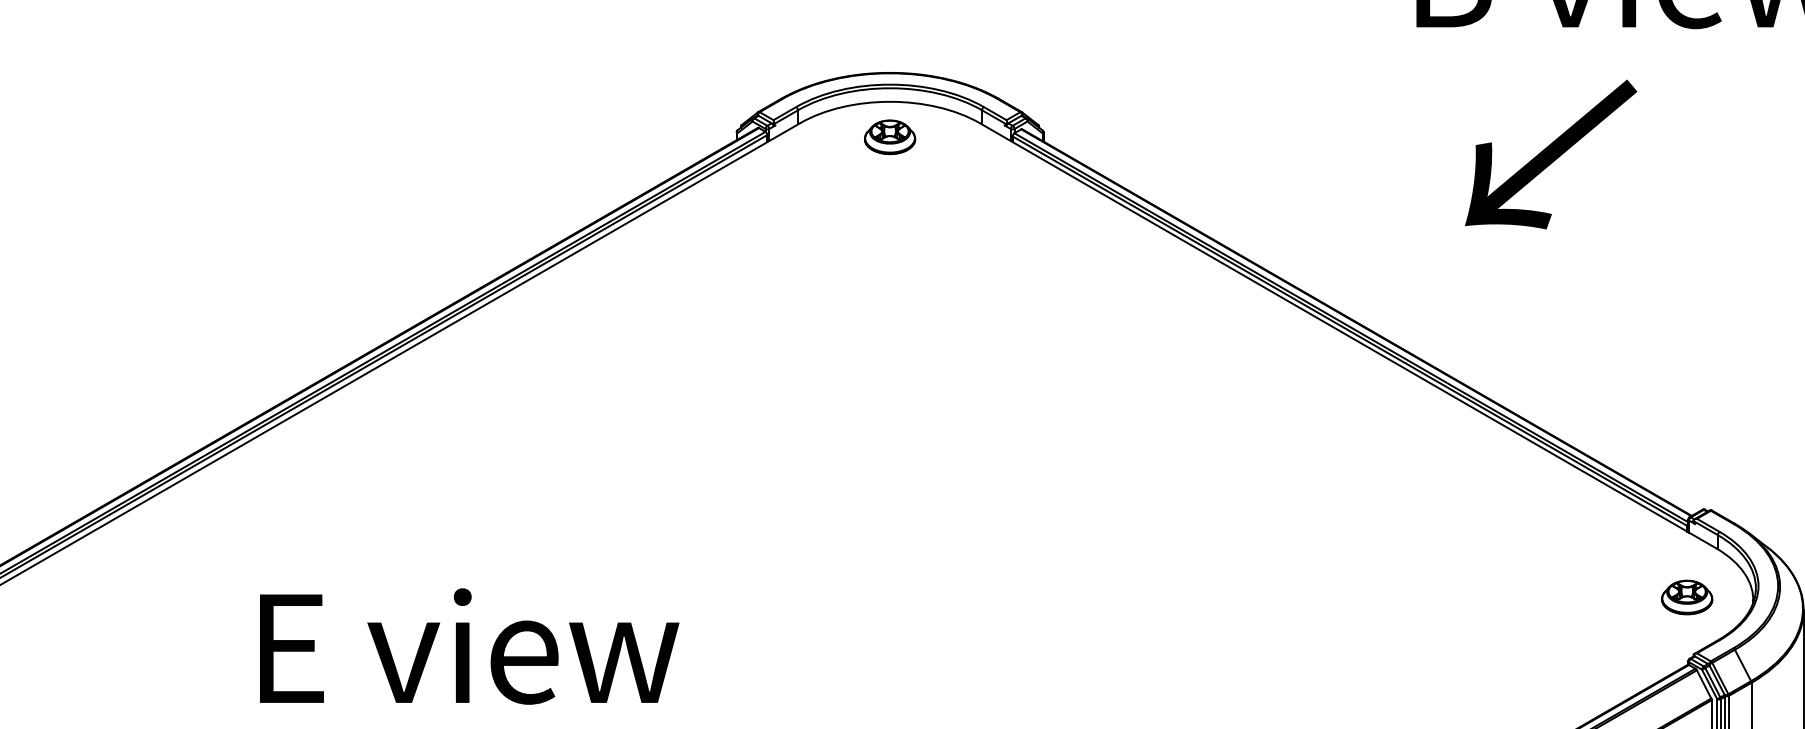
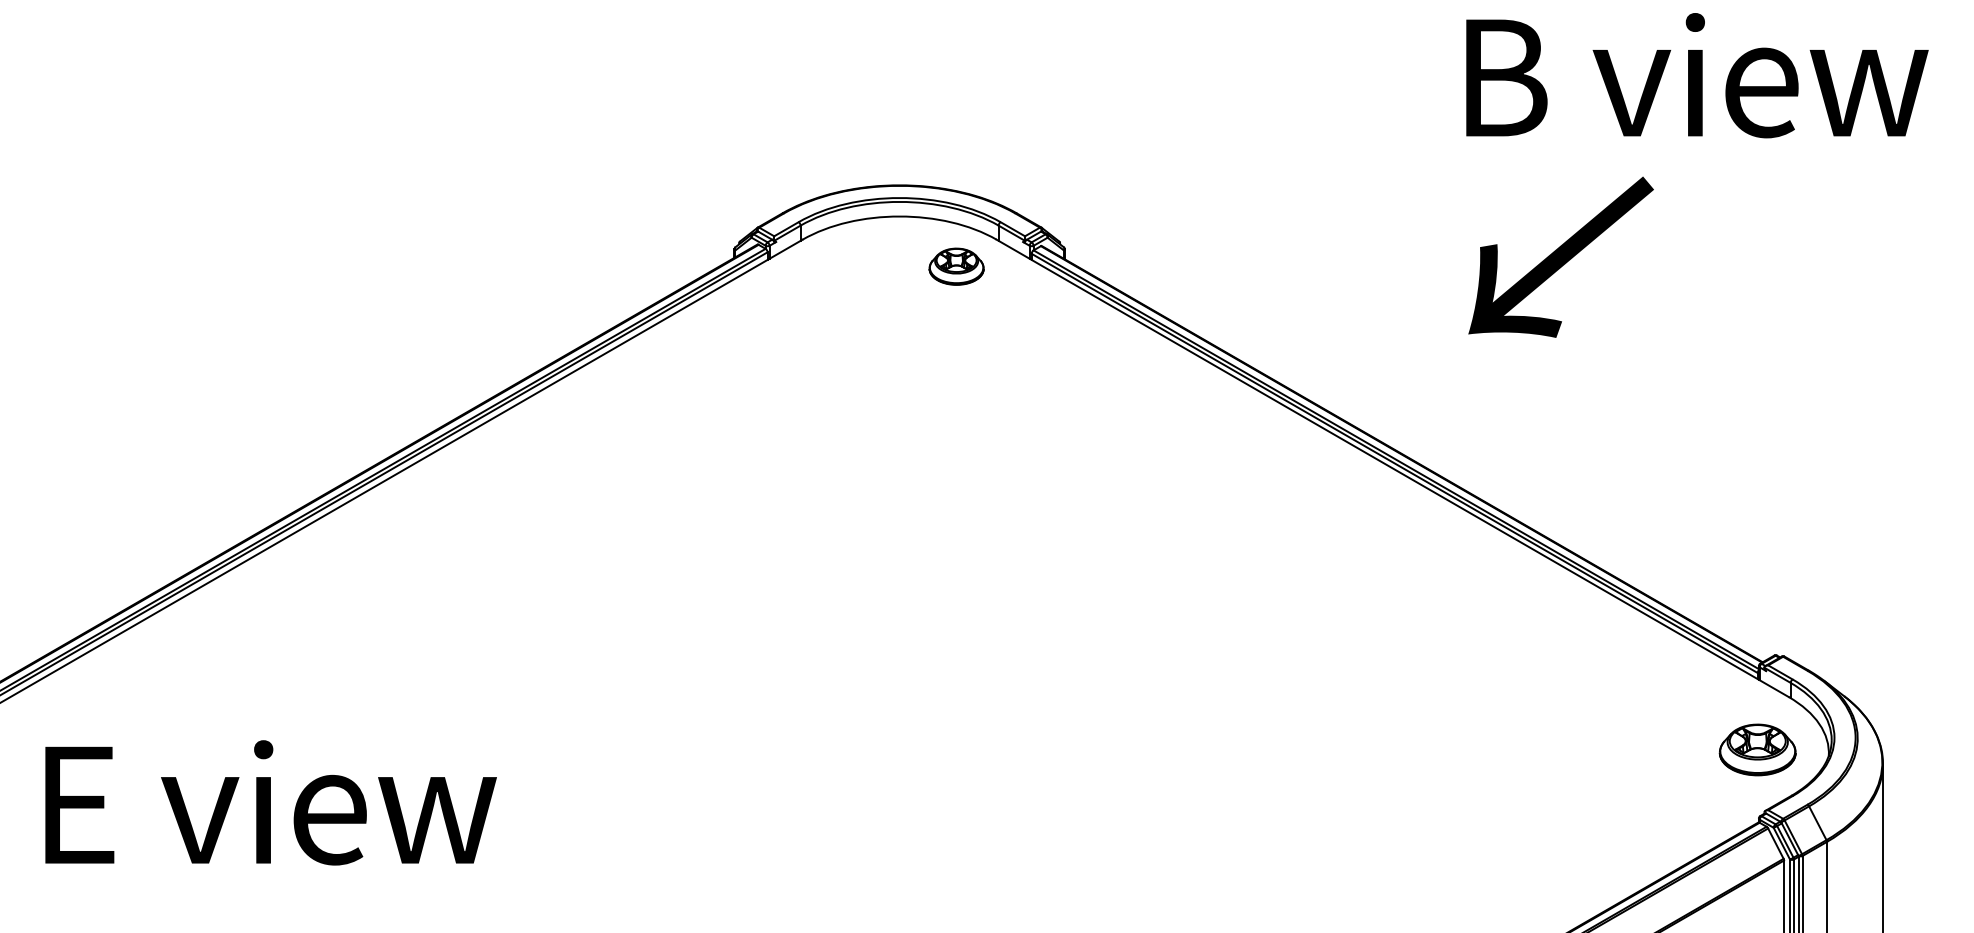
part: (889, 137) -> (956, 266), moved
text: (1550, 153) -> (1560, 256), moved
part: (1687, 597) -> (1757, 750), size x1.4
text: (469, 646) -> (270, 802), moved

